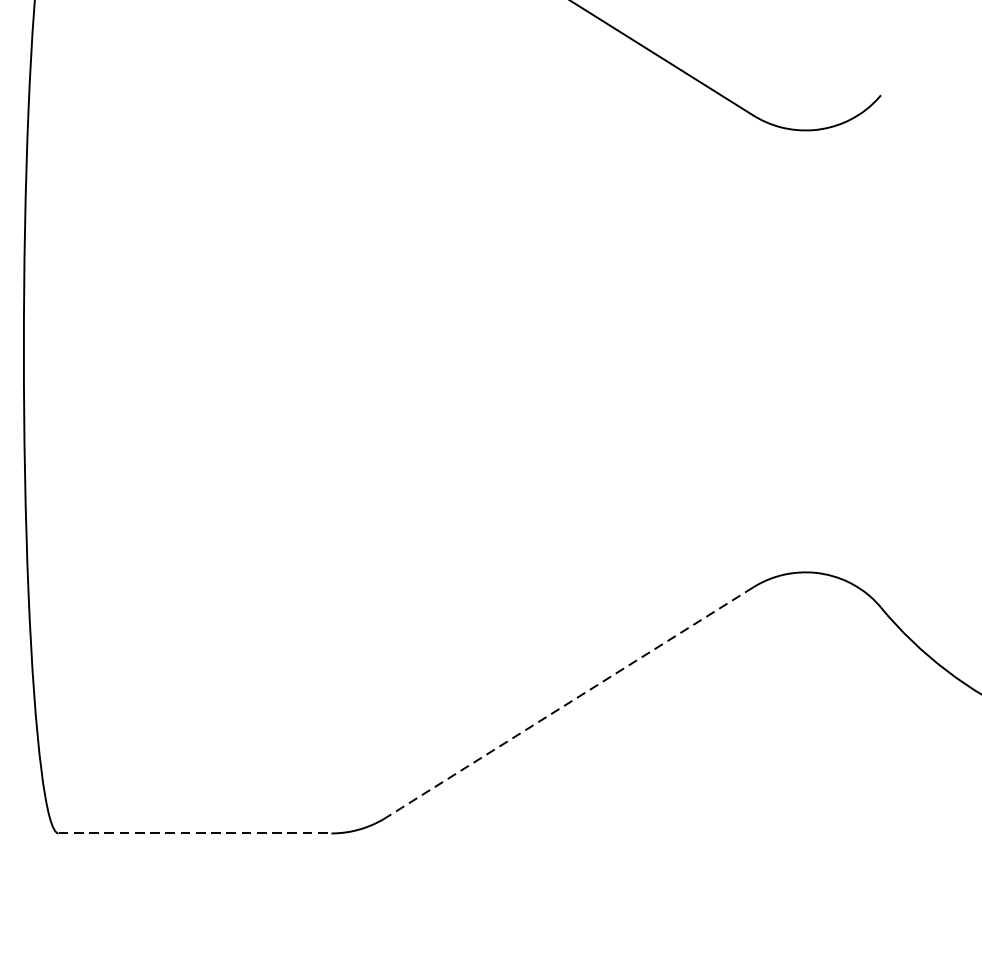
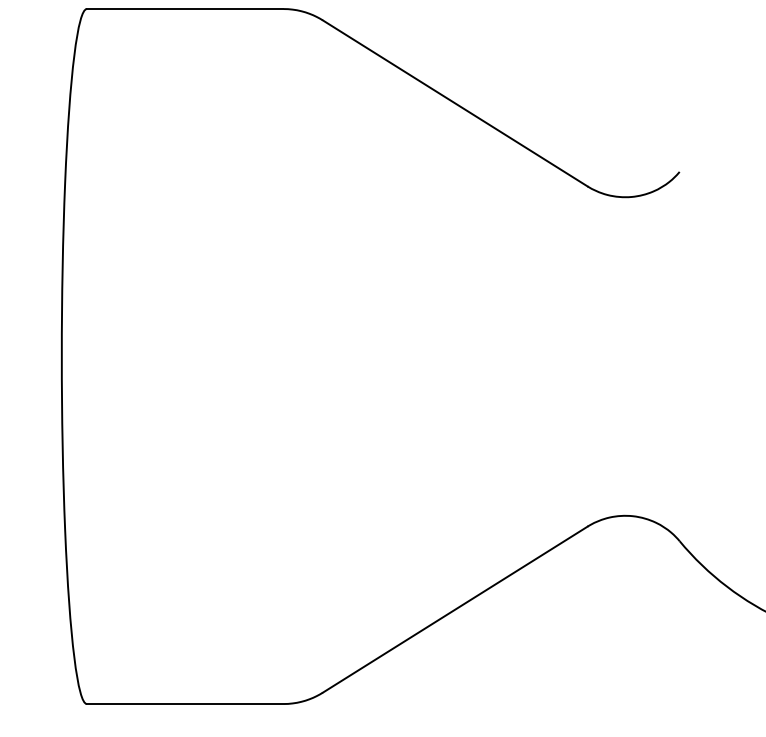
line: (568, 702) -> (454, 609), dashed -> solid
line: (195, 834) -> (185, 704), dashed -> solid

